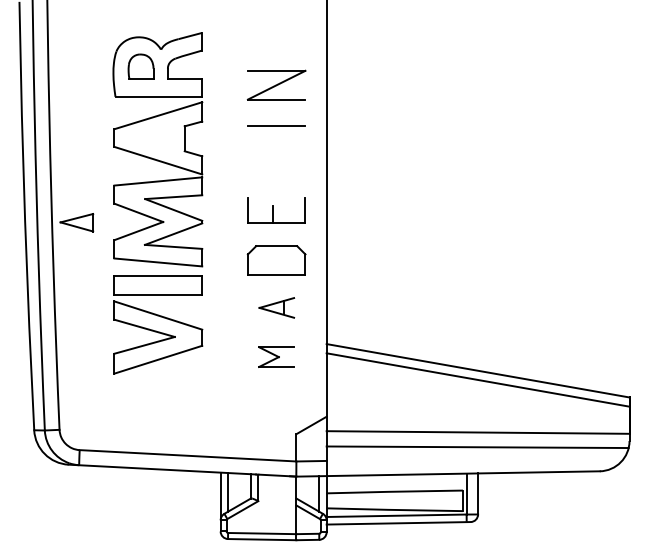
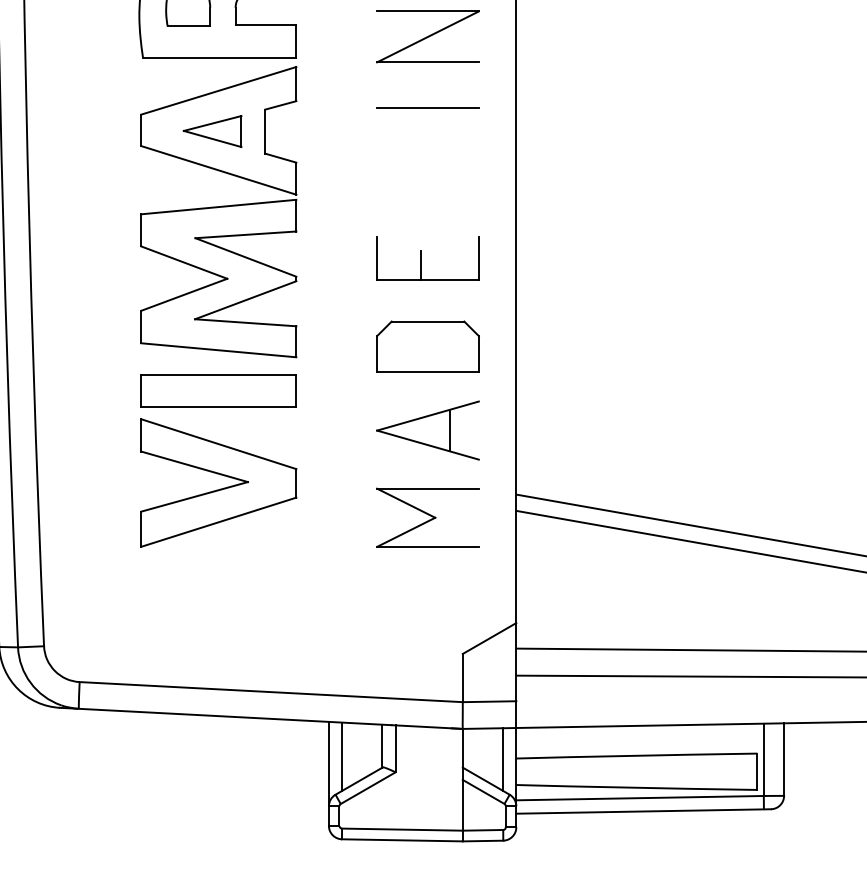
part: (76, 222) -> (211, 131), moved
part: (276, 307) -> (427, 429), size x1.67
part: (275, 356) -> (425, 516), size x1.67

